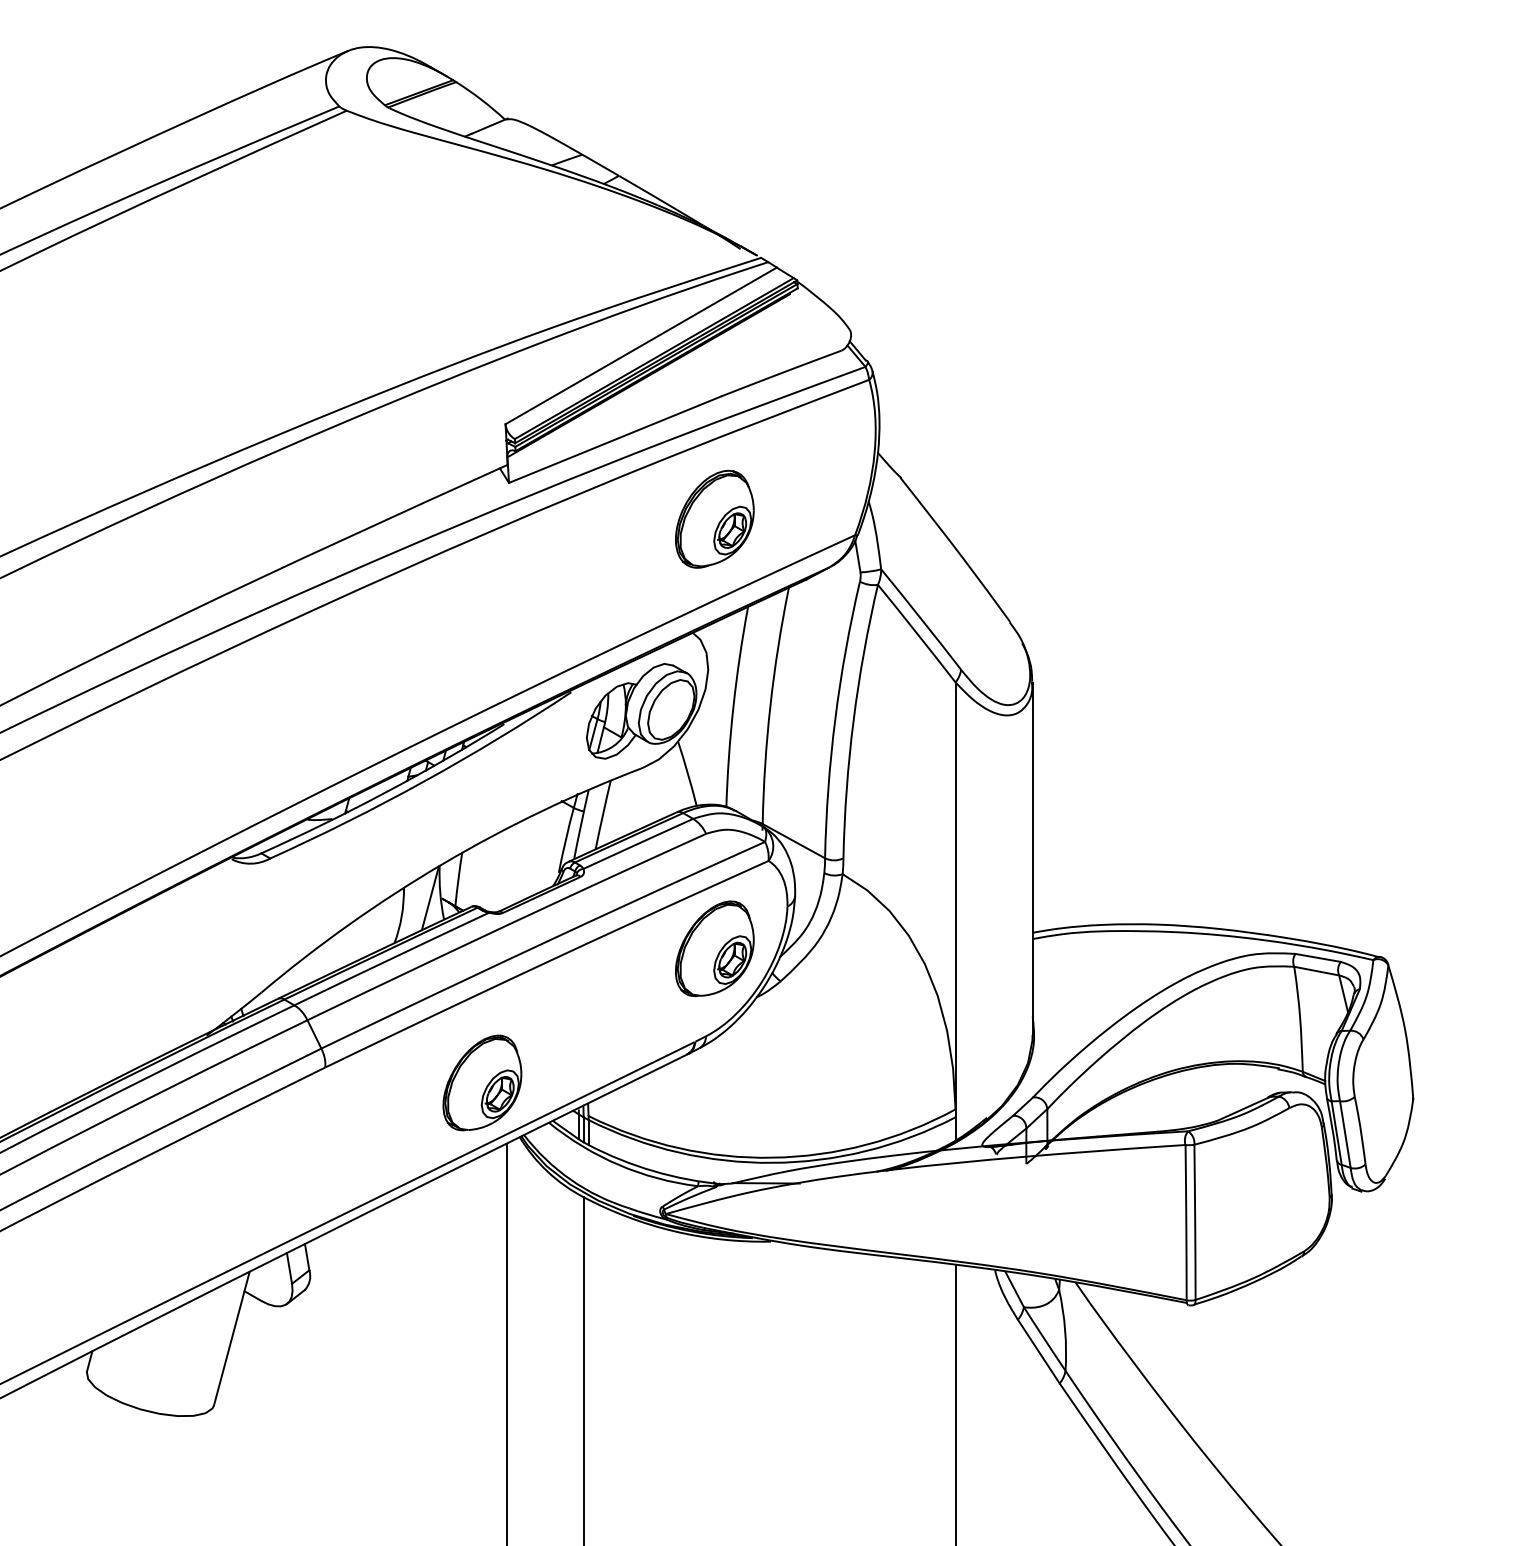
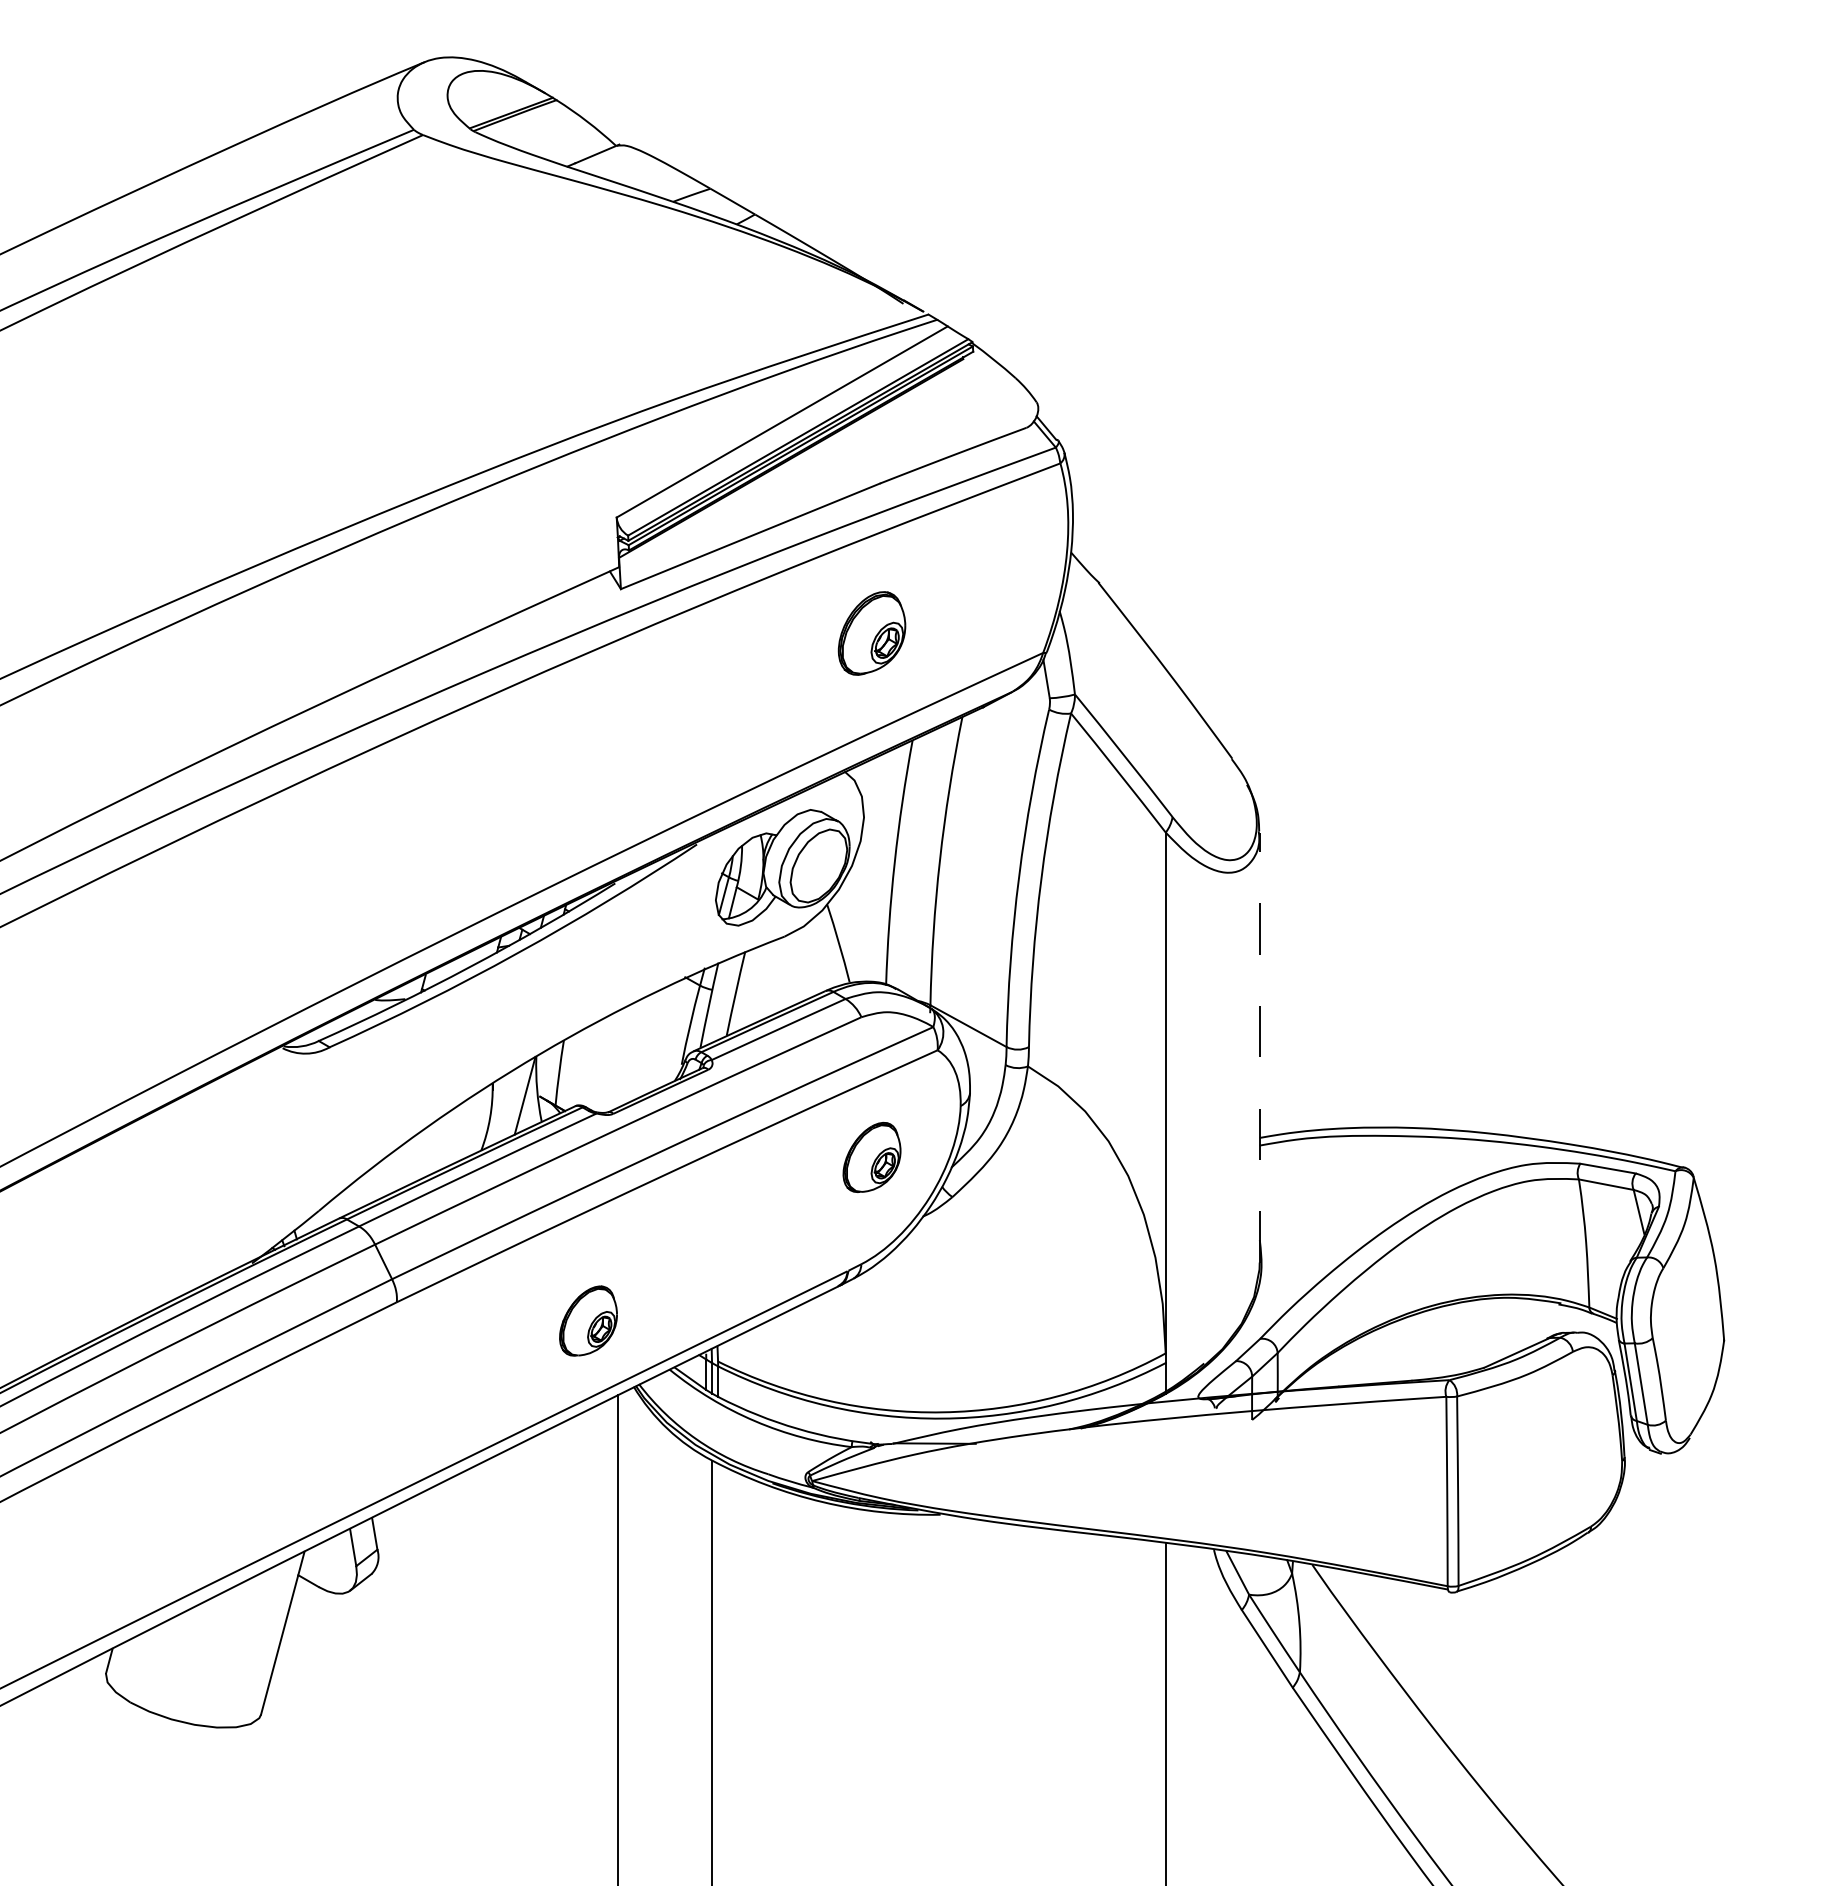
part: (714, 519) -> (871, 633), size x0.7
line: (1032, 858) -> (1259, 1047), solid -> dashed
part: (714, 948) -> (871, 1157), size x0.6
part: (482, 1082) -> (588, 1320), size x0.6

